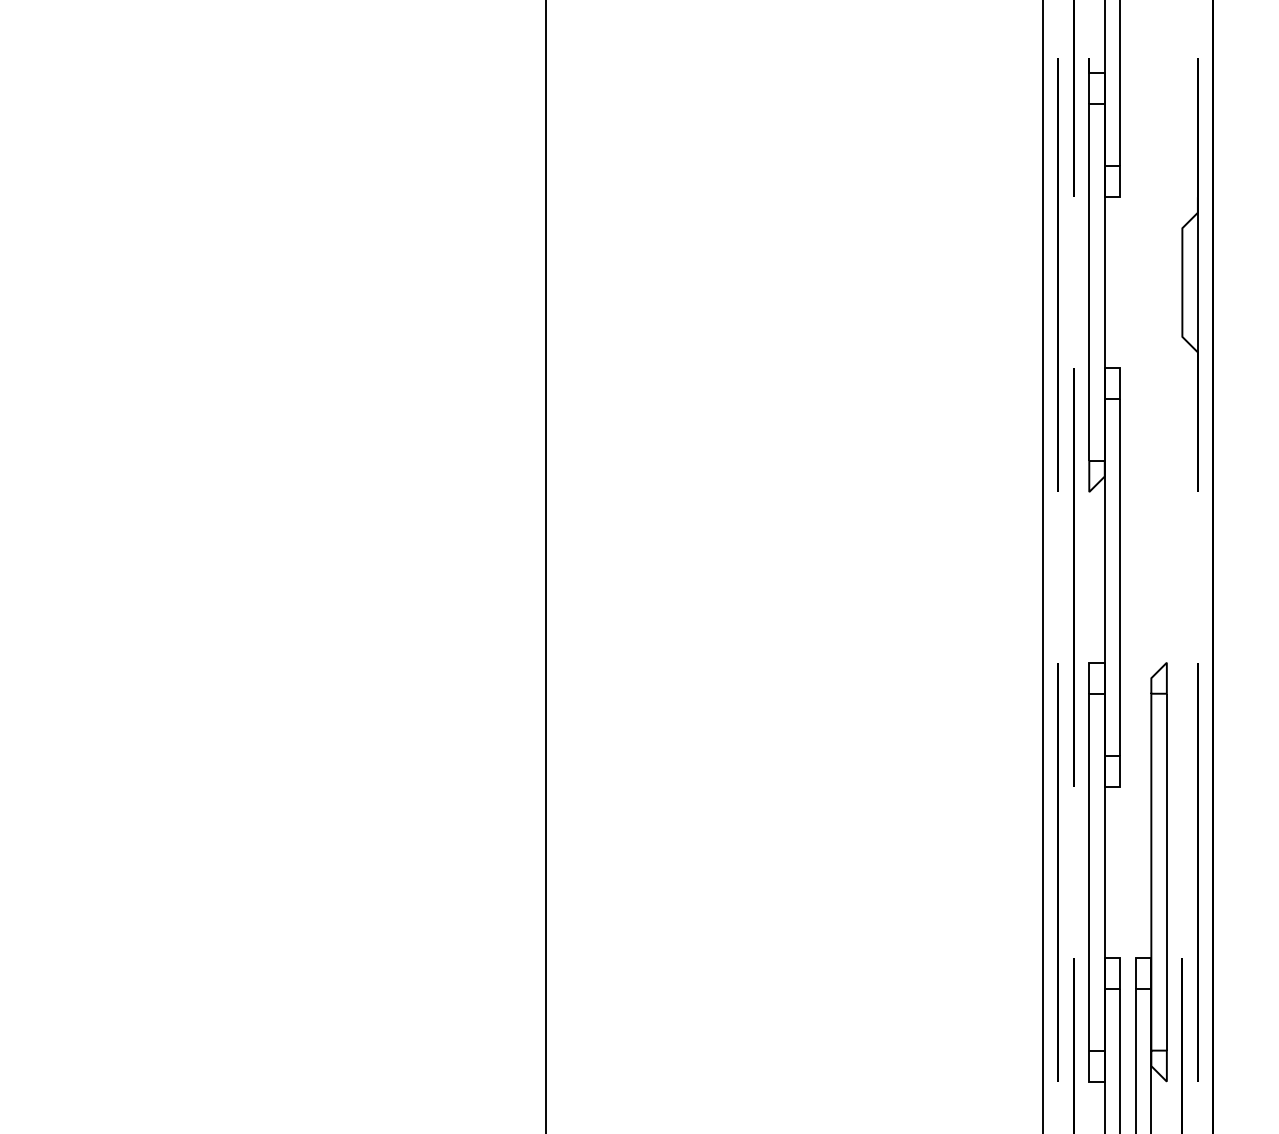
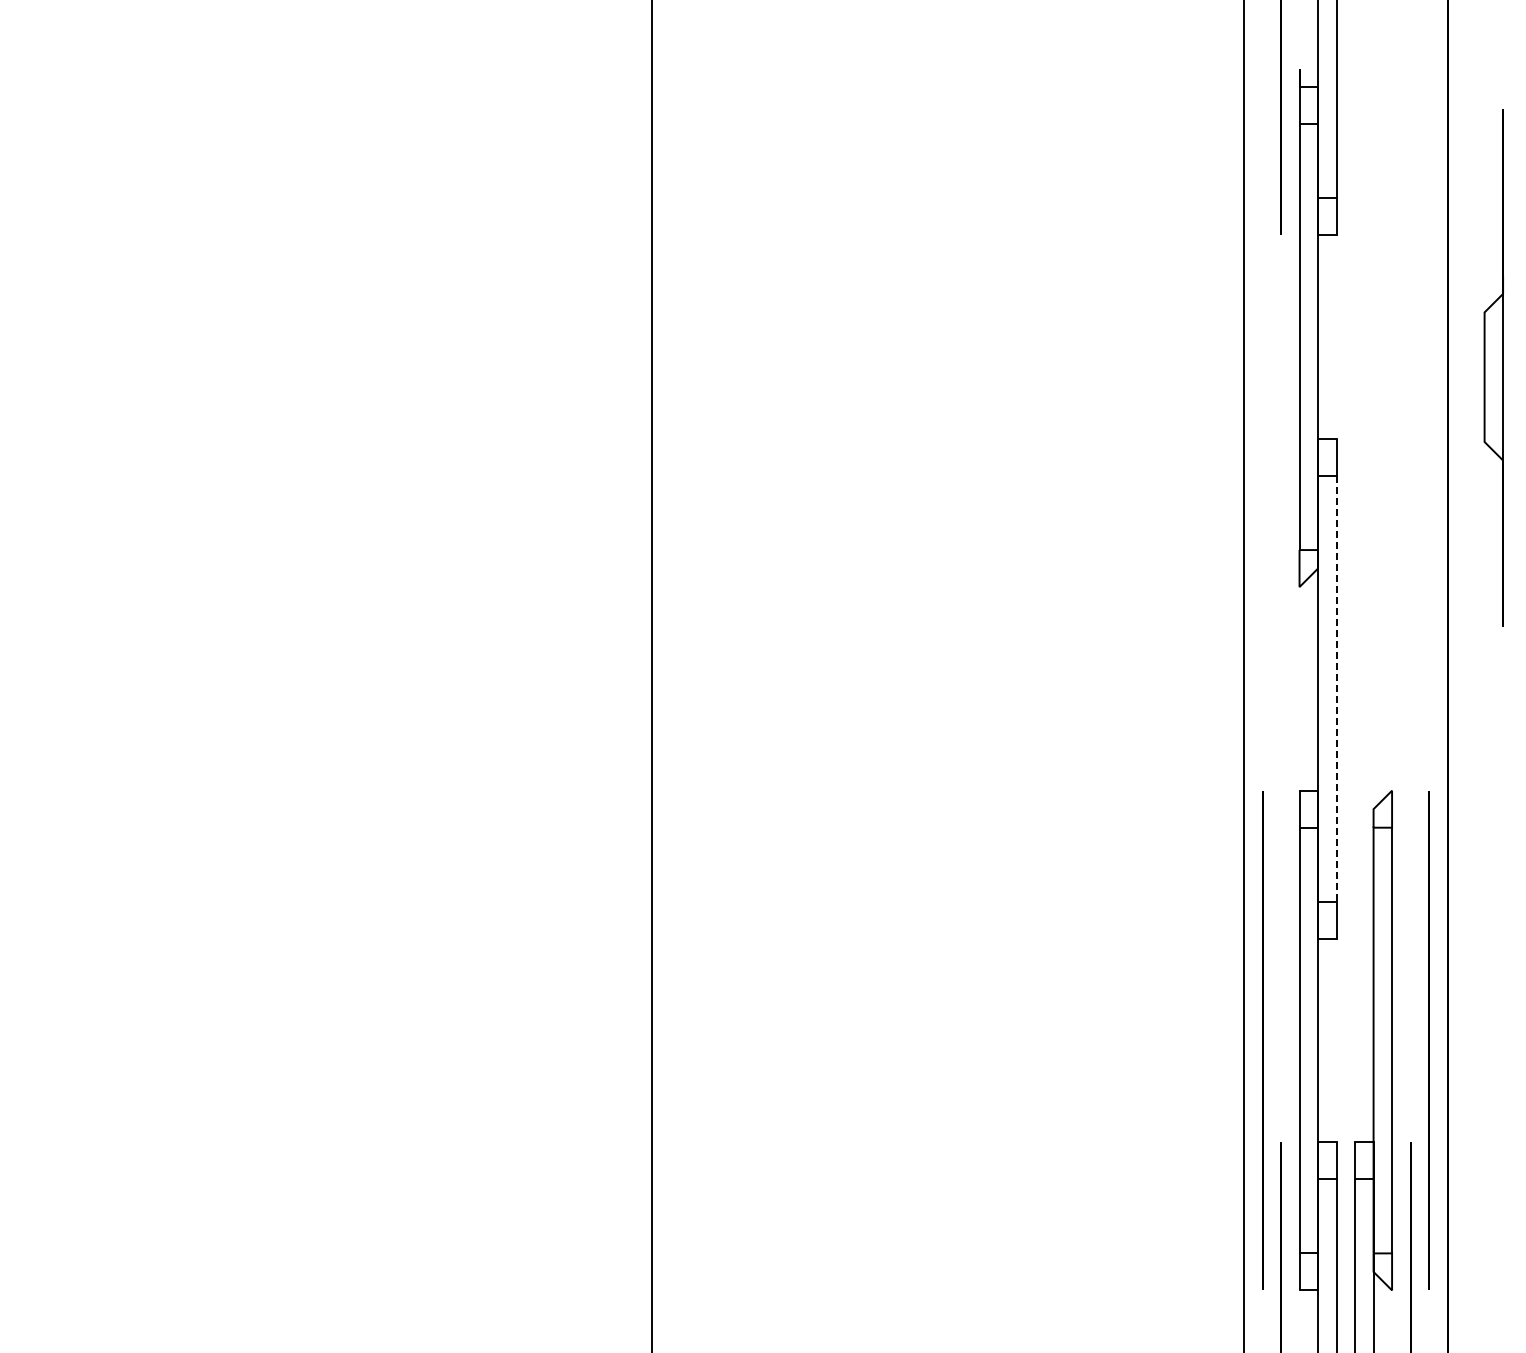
line: (1058, 274) -> (1262, 327), removed
part: (1189, 274) -> (1493, 367), moved
line: (1073, 577) -> (1280, 688), removed
line: (1120, 577) -> (1336, 688), solid -> dashed

